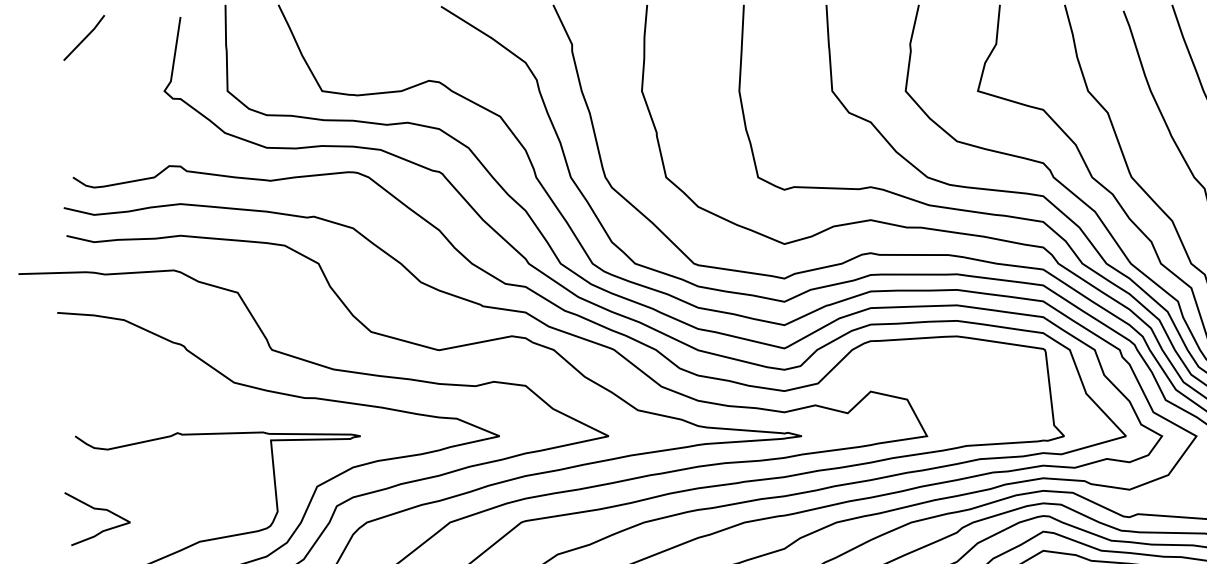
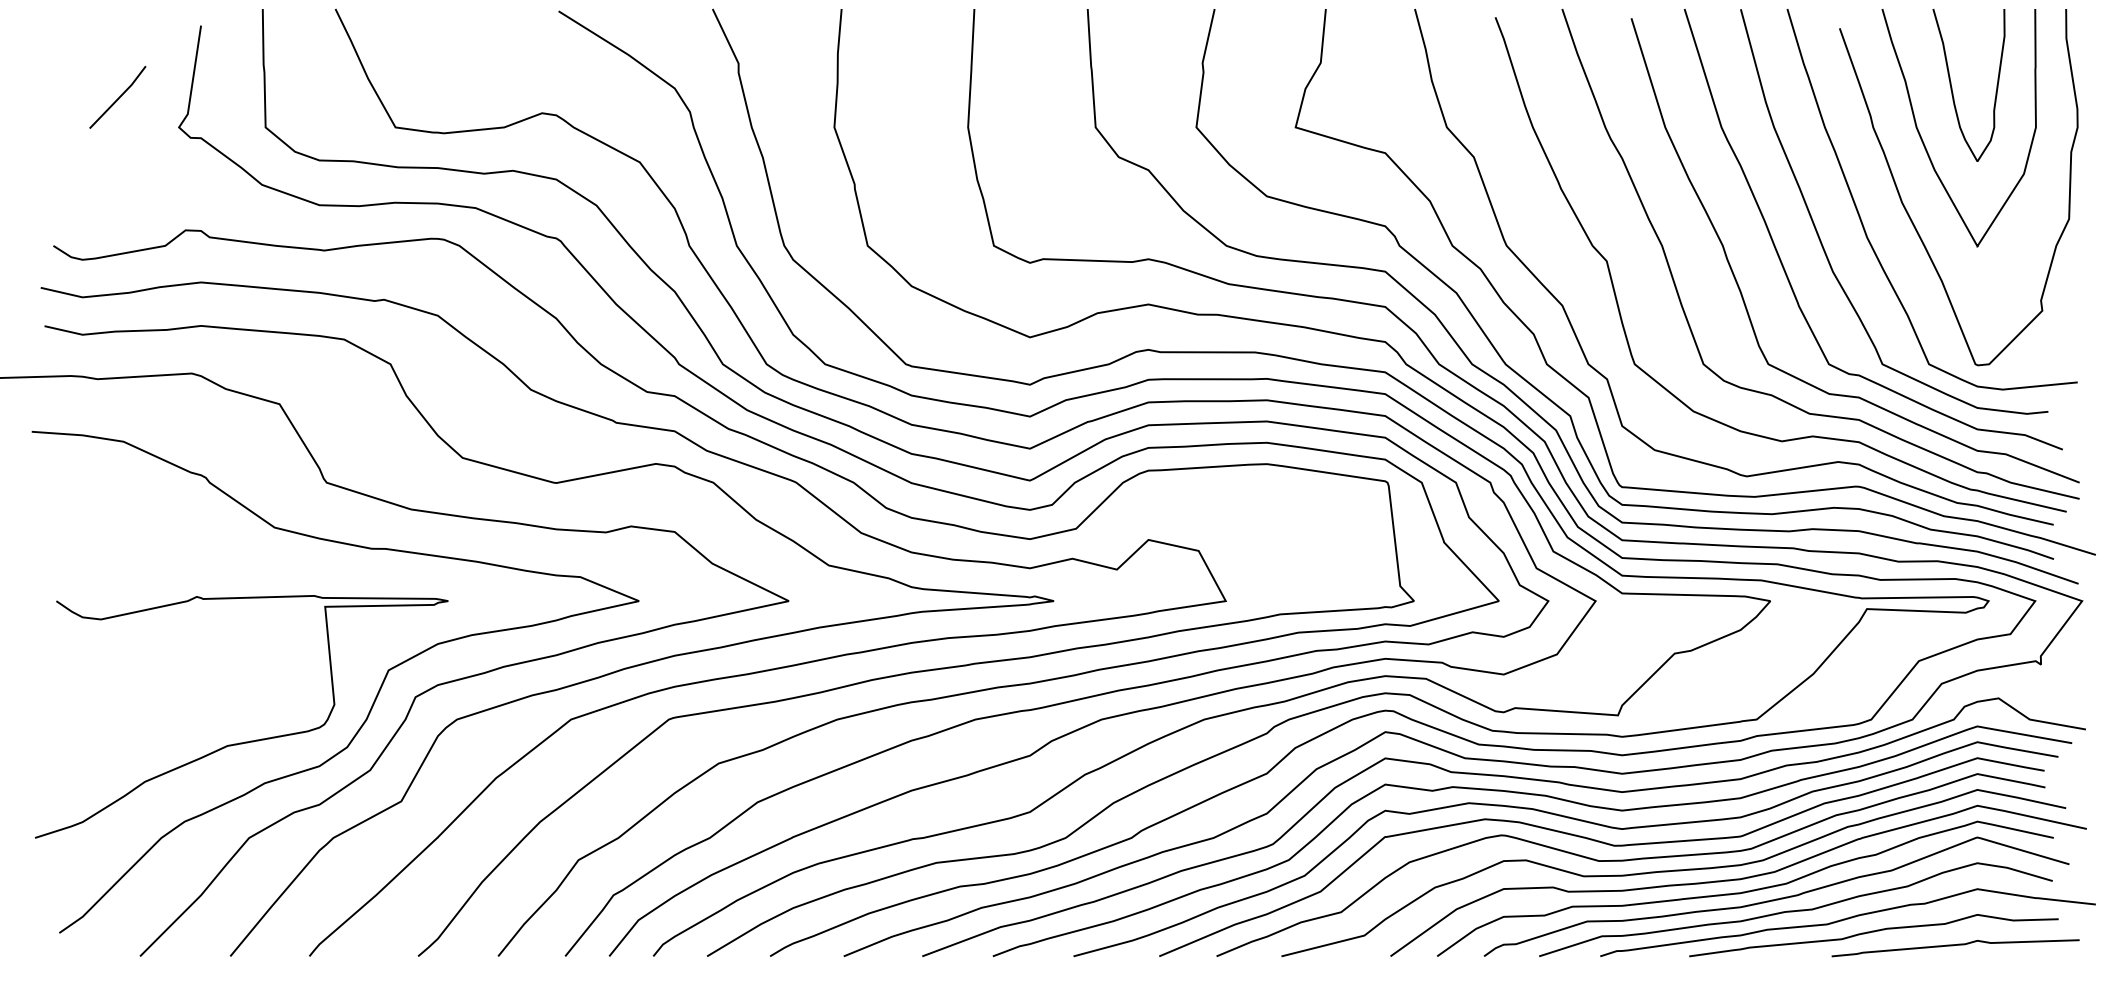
line: (84, 38) -> (118, 97), moved
curve: (99, 510) -> (90, 702), removed

